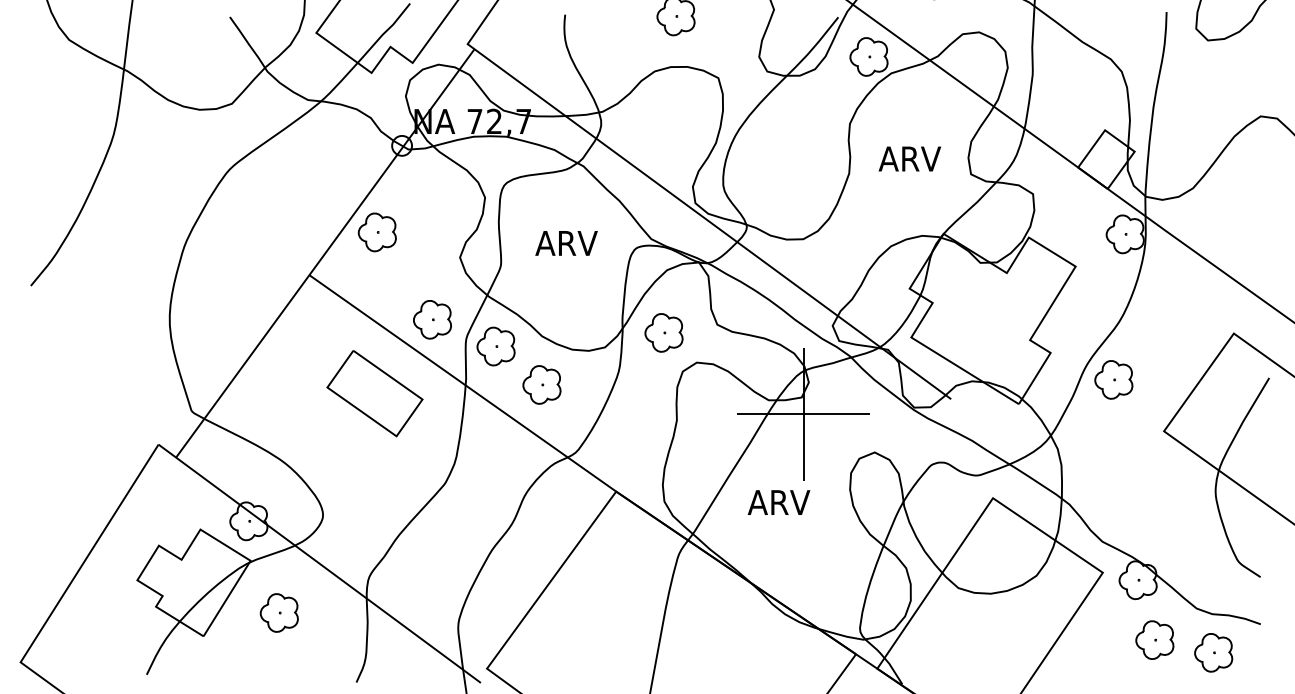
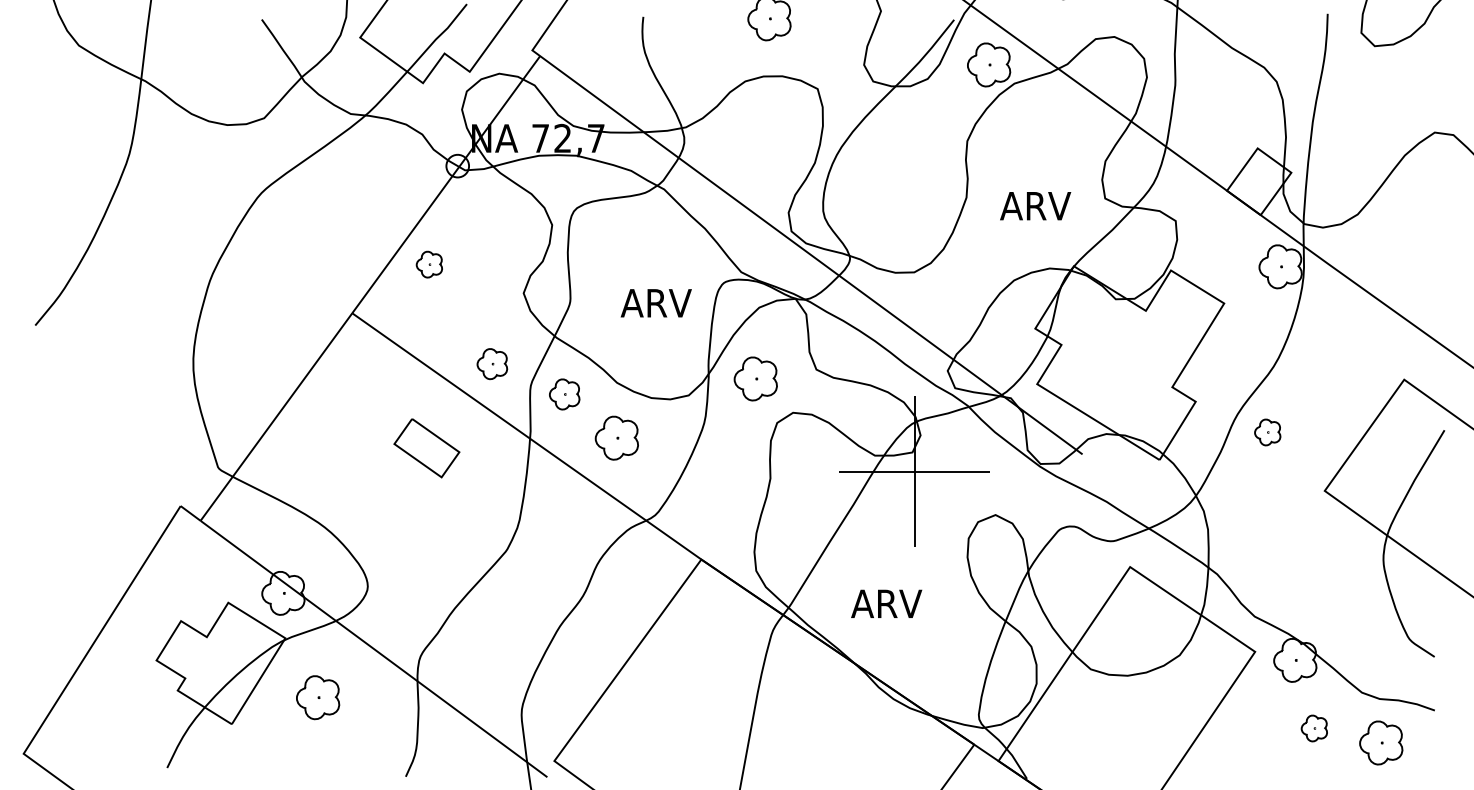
text: (909, 158) -> (1035, 205), moved
part: (376, 232) -> (428, 264), size x0.6
text: (566, 243) -> (656, 303), moved
part: (432, 319) -> (492, 363), size x0.7
part: (495, 346) -> (564, 394), size x0.7
part: (1113, 379) -> (1267, 431), size x0.6
part: (374, 393) -> (426, 447), size x0.6
text: (778, 502) -> (886, 603), moved
part: (1154, 639) -> (1313, 727), size x0.6

